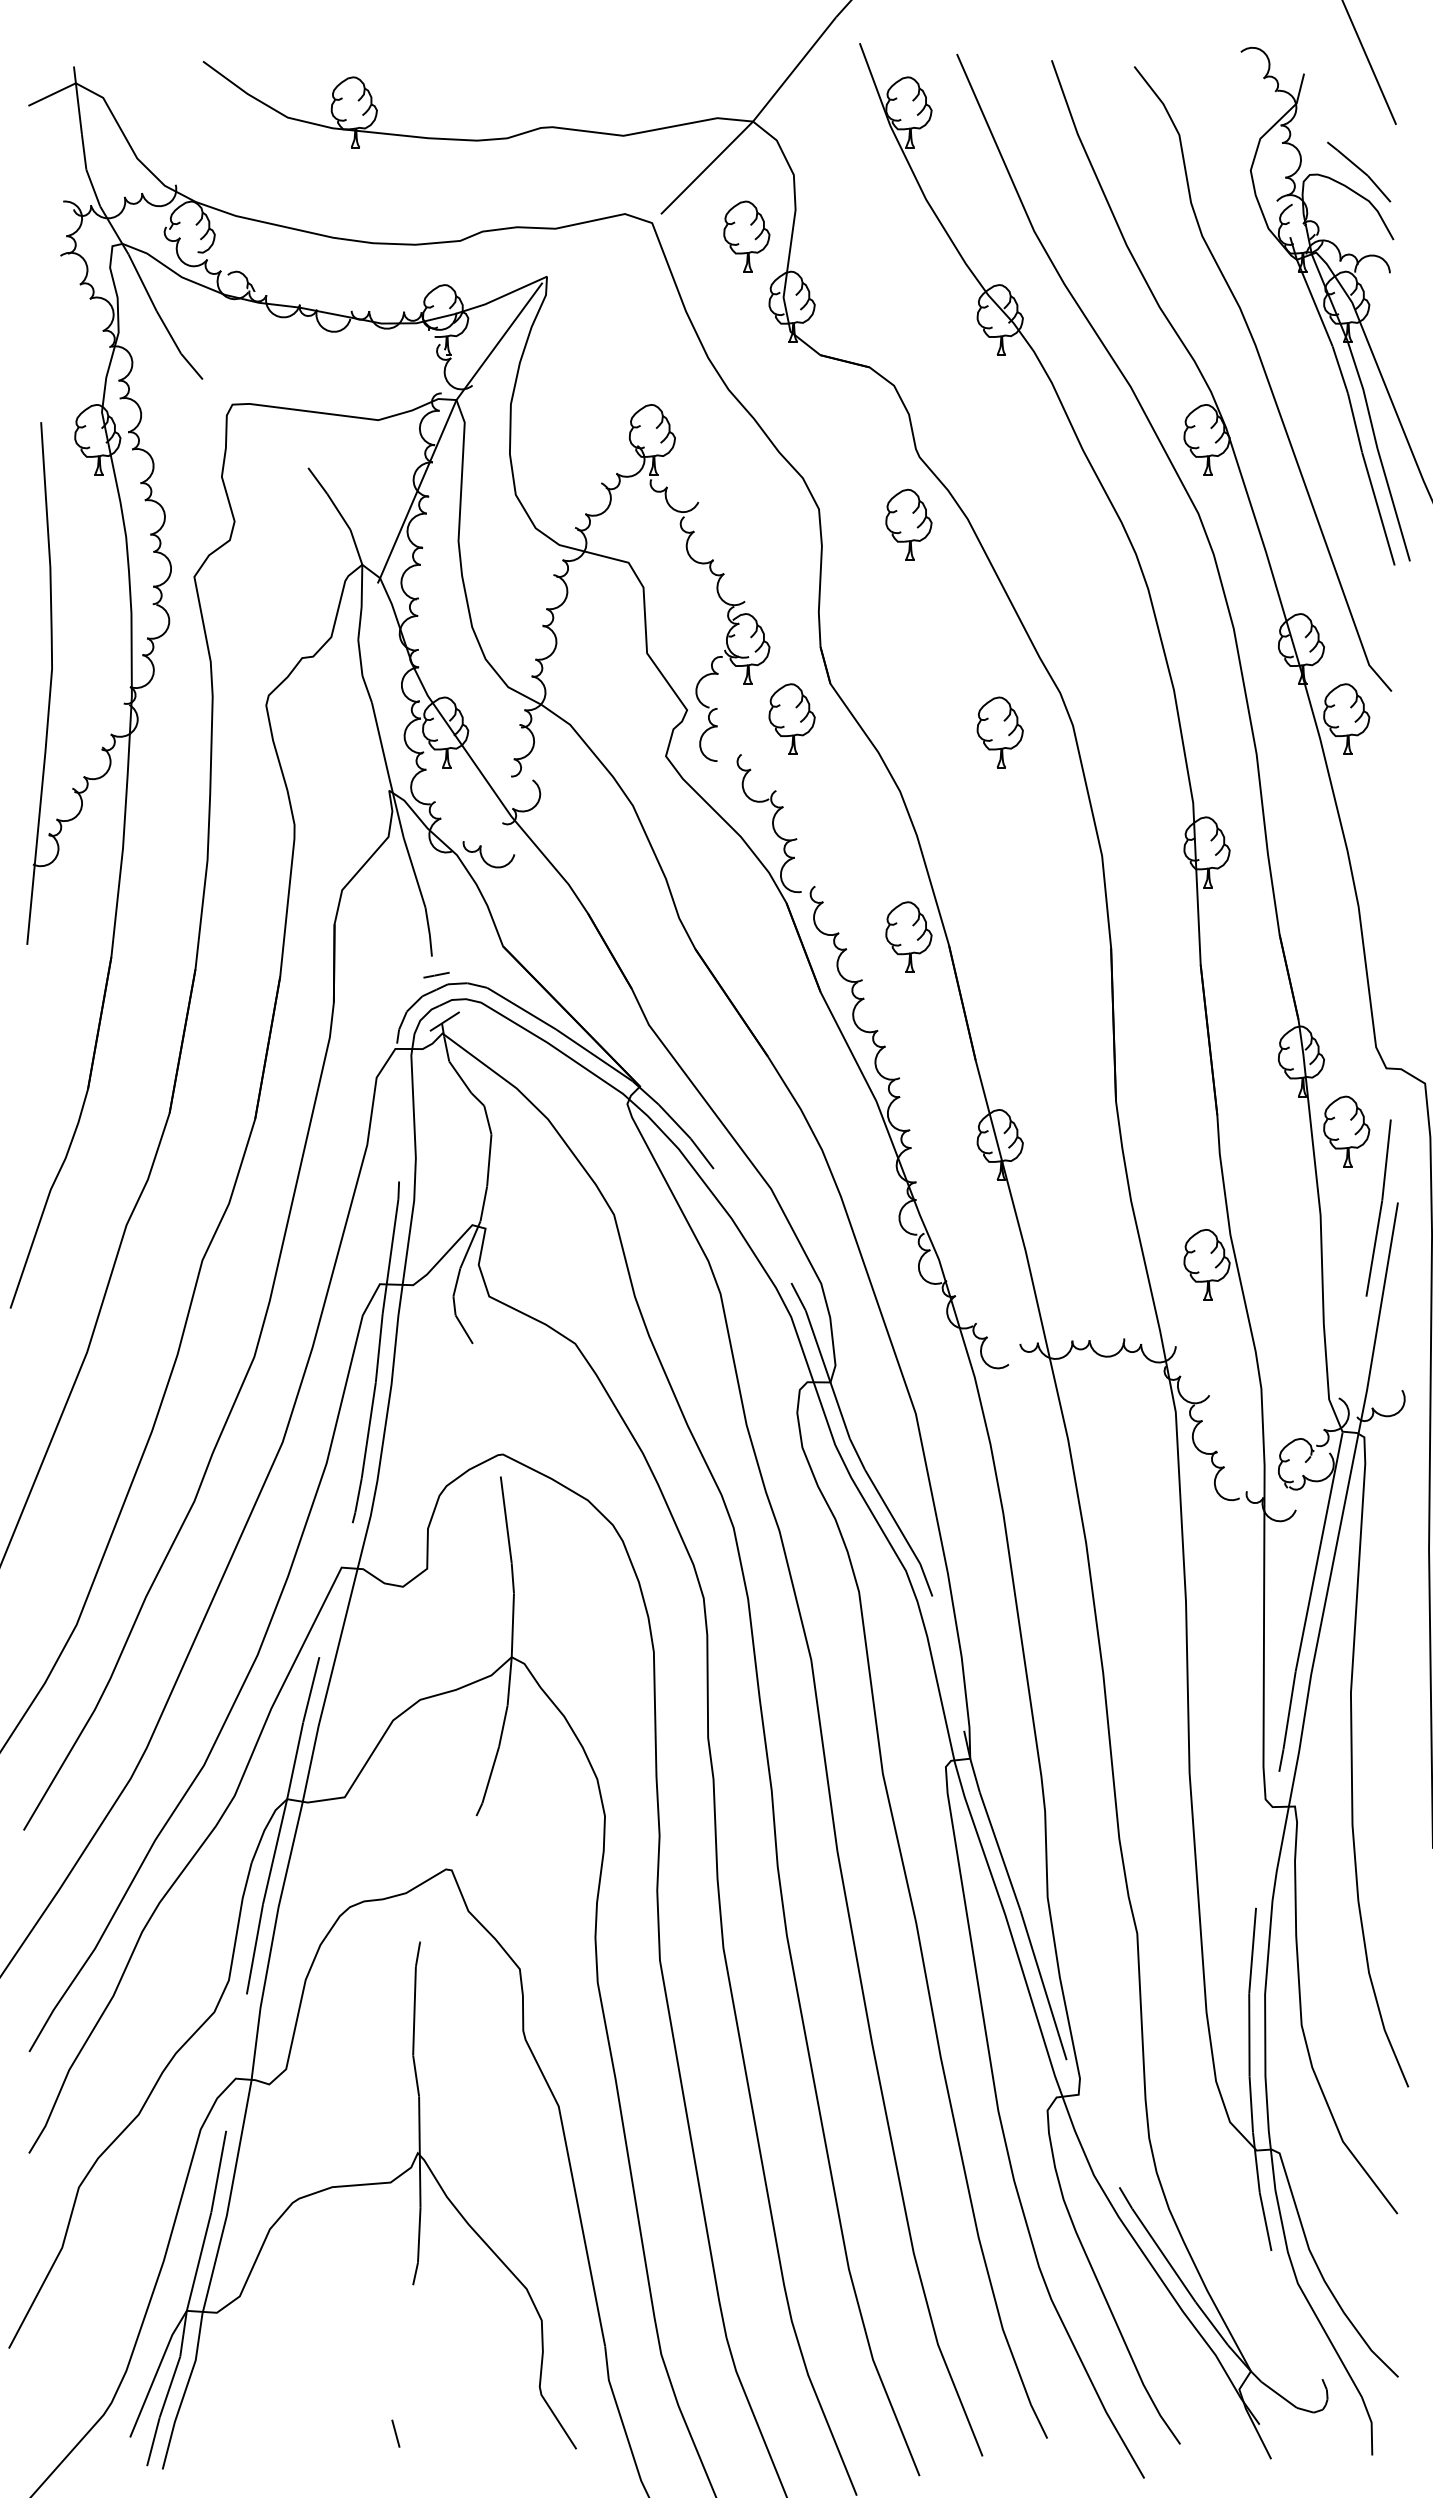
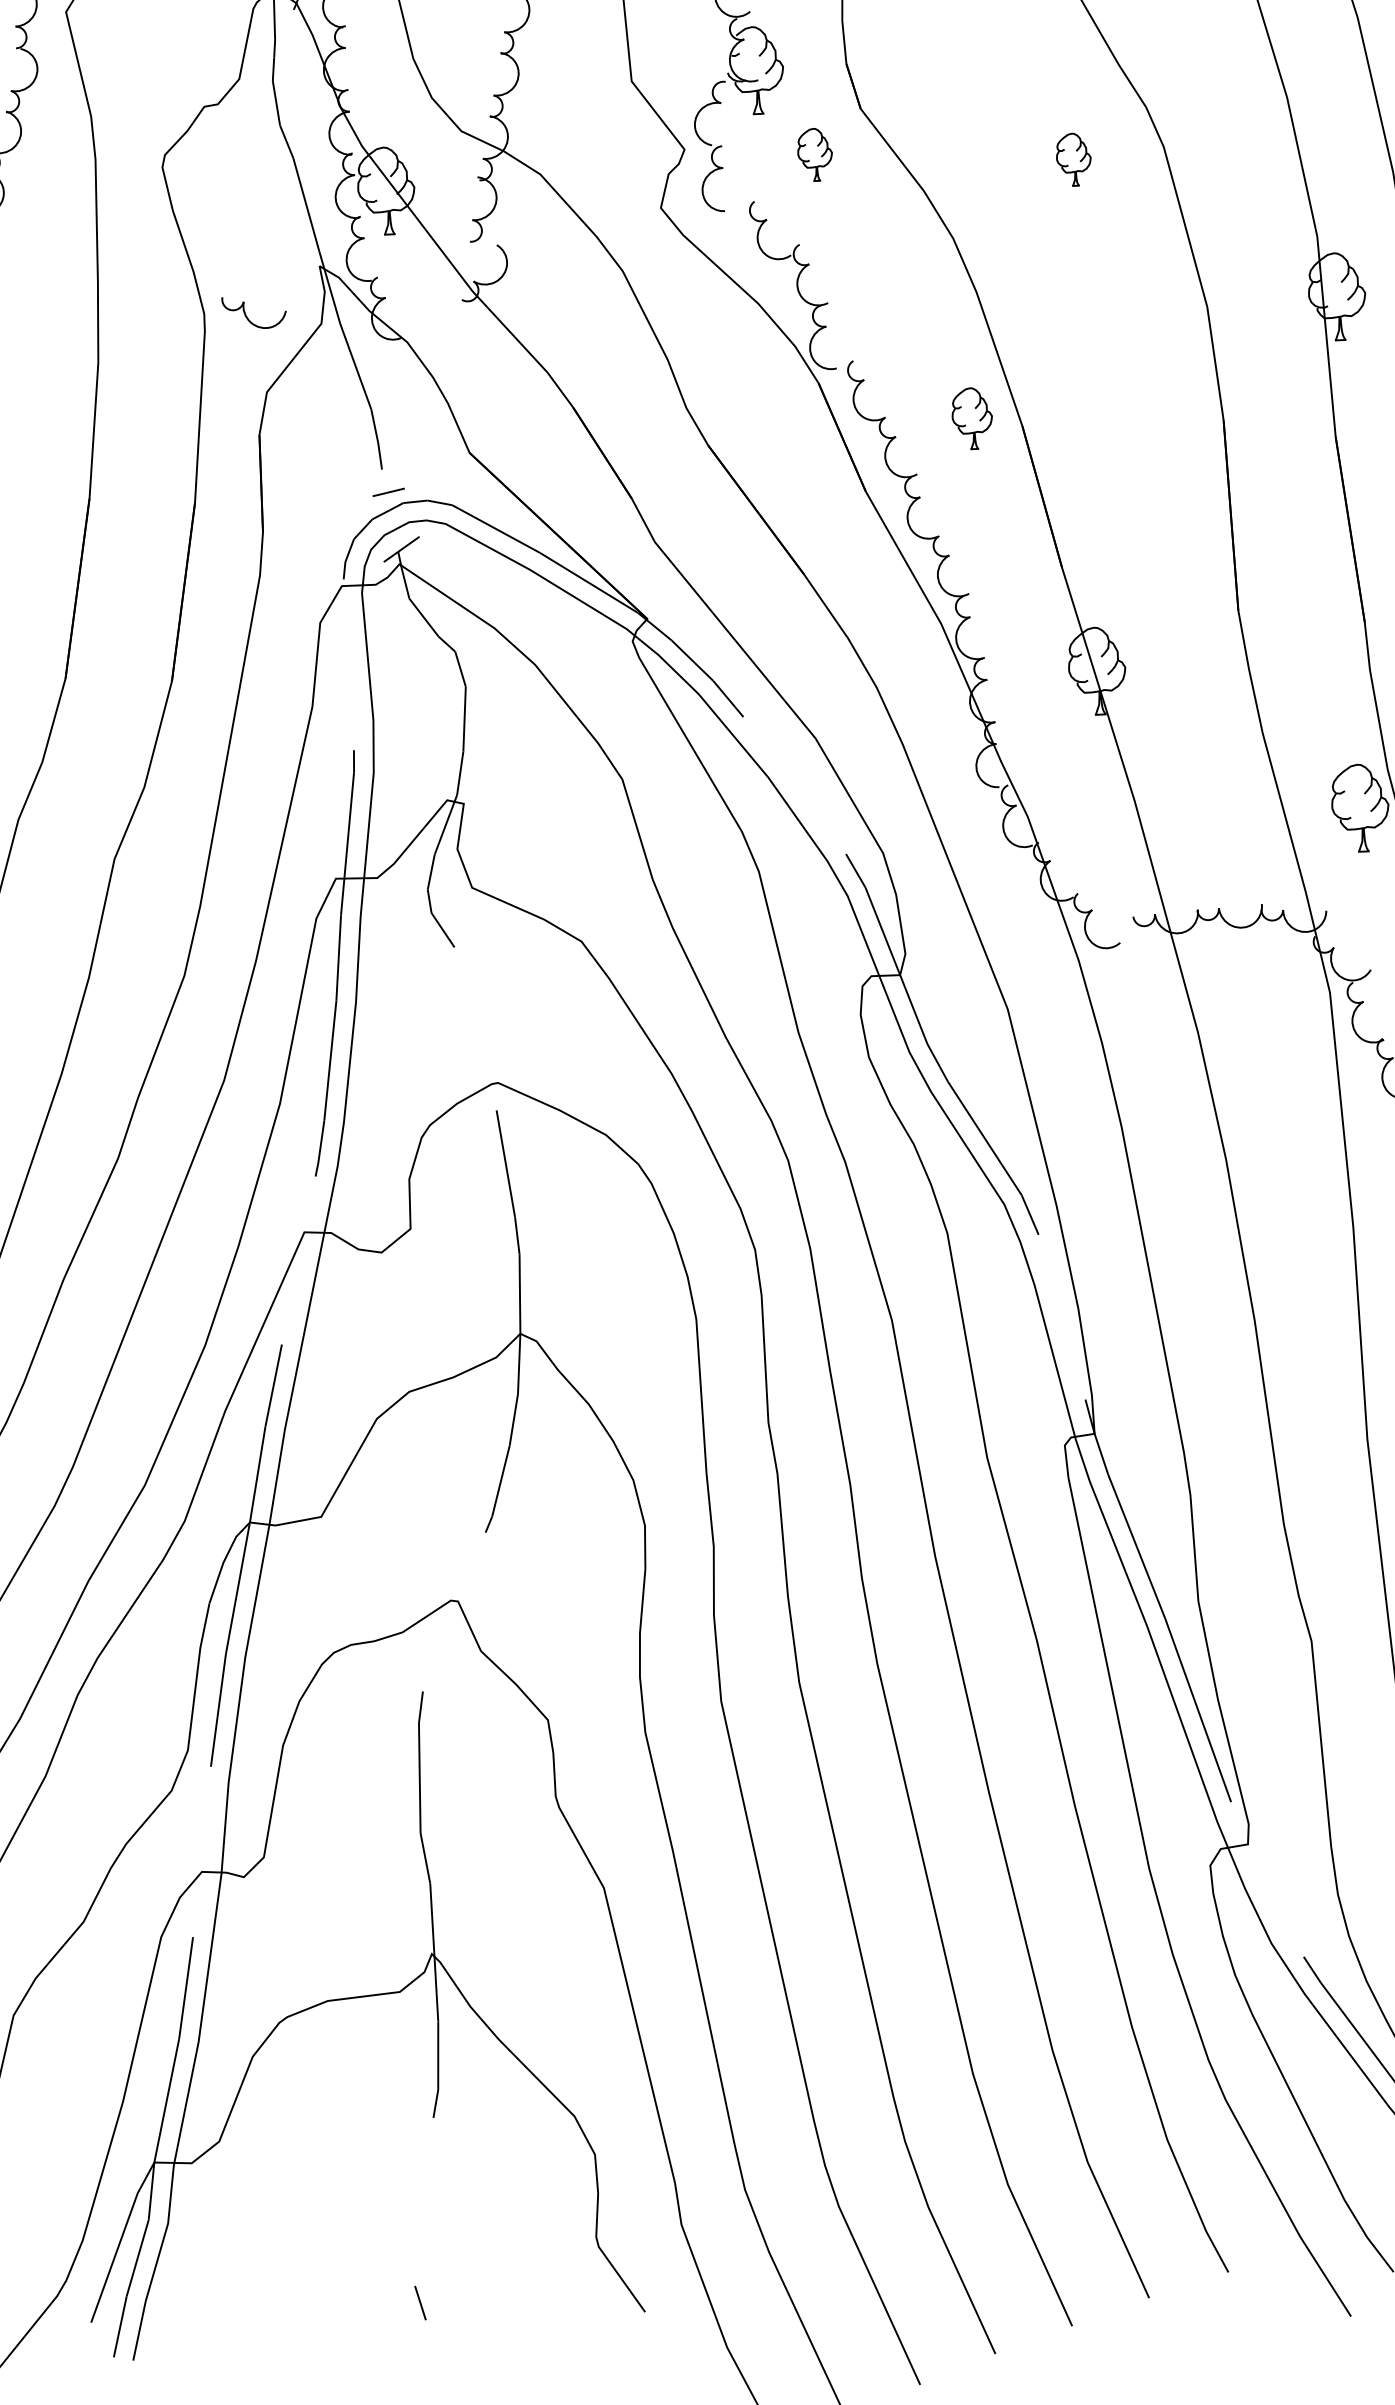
part: (791, 718) -> (814, 154), size x0.6
part: (999, 732) -> (1073, 159), size x0.6
part: (488, 854) -> (253, 312), moved
part: (908, 936) -> (971, 417), size x0.7

